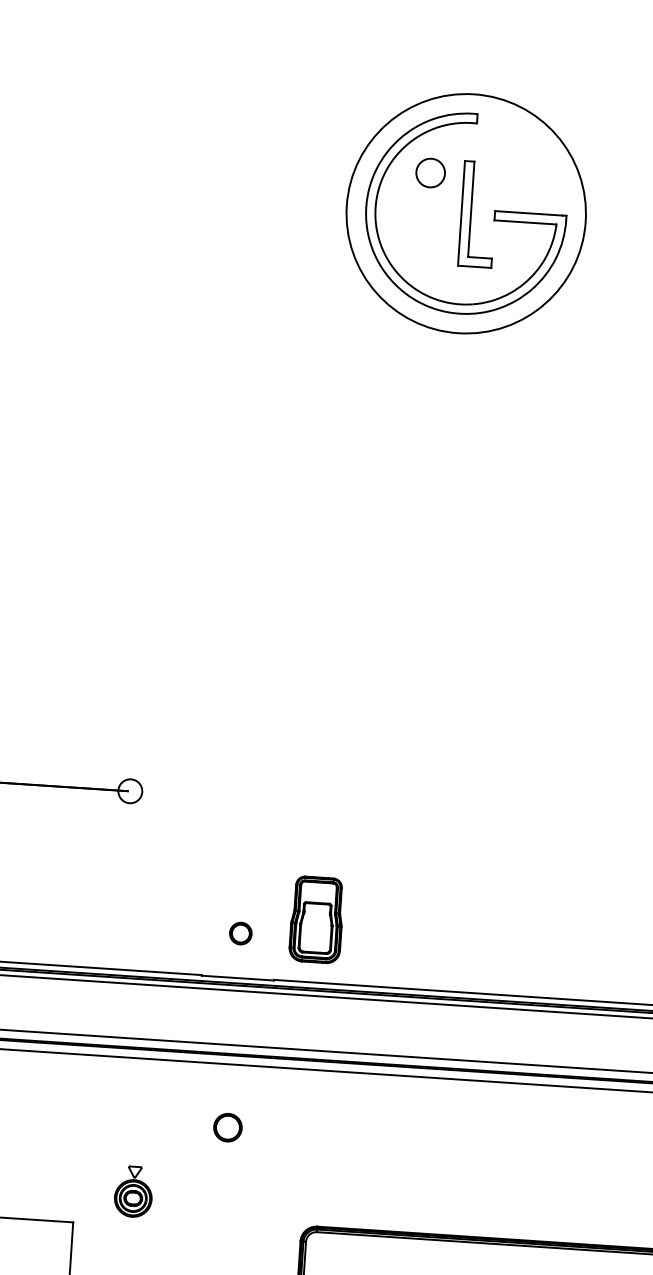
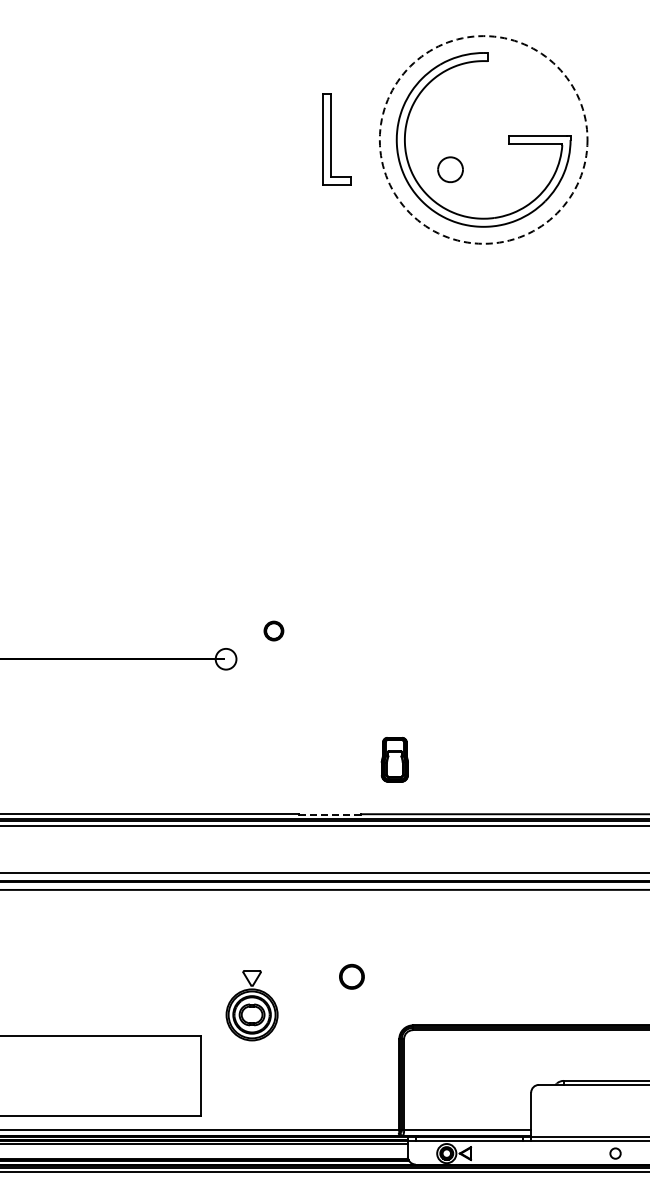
part: (430, 172) -> (450, 169), moved
circle: (466, 213) -> (483, 139), solid -> dashed
part: (477, 213) -> (336, 139), moved
part: (316, 919) -> (394, 759), size x0.6
part: (240, 932) -> (273, 630), moved
line: (238, 977) -> (330, 814), solid -> dashed
part: (227, 1127) -> (351, 976), moved
part: (133, 1191) -> (251, 1005), size x1.6

